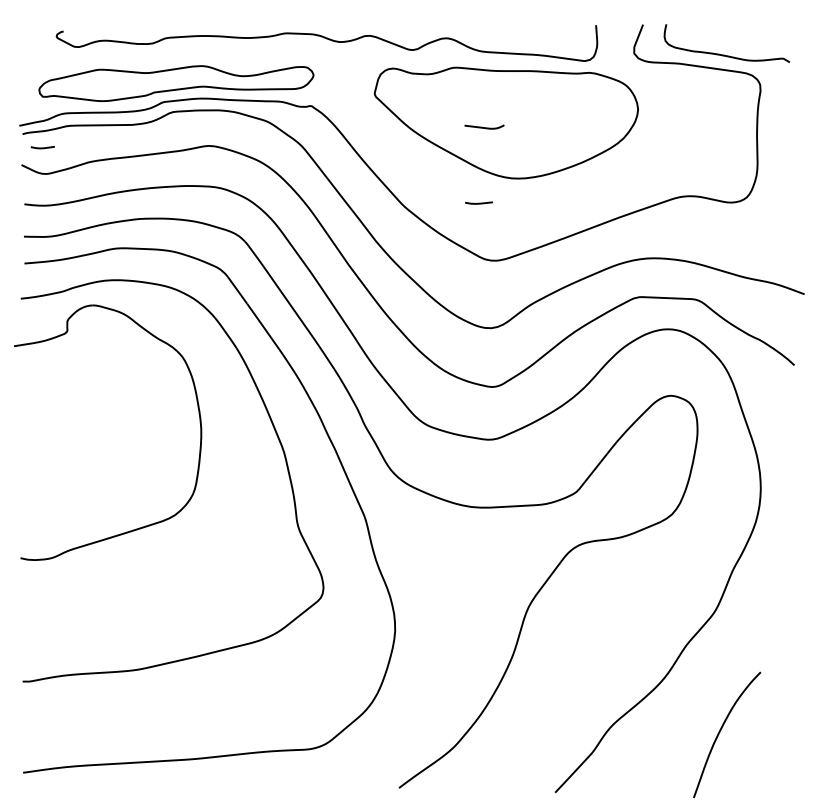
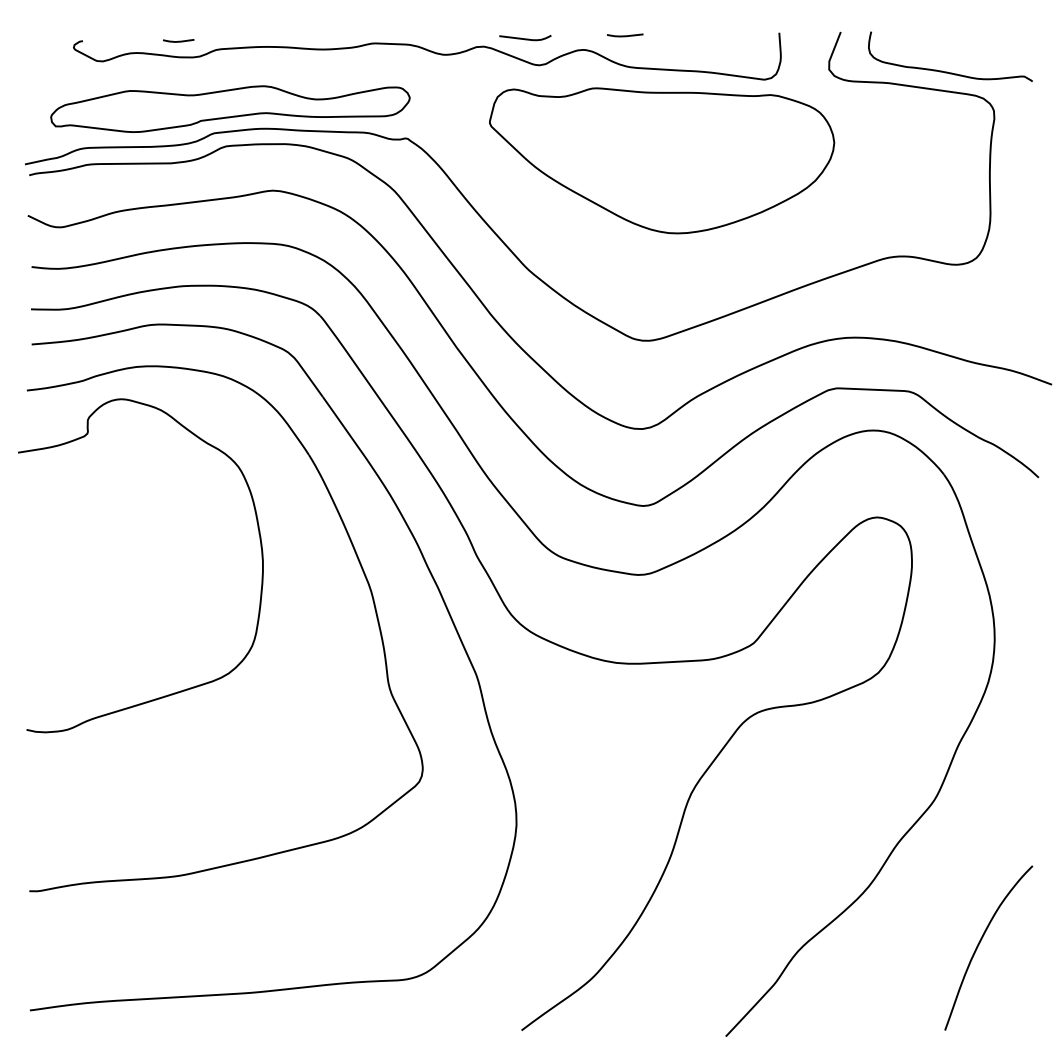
curve: (484, 127) -> (525, 38), moved
curve: (42, 147) -> (178, 40), moved
curve: (479, 203) -> (625, 35), moved
curve: (720, 731) -> (980, 943), moved

